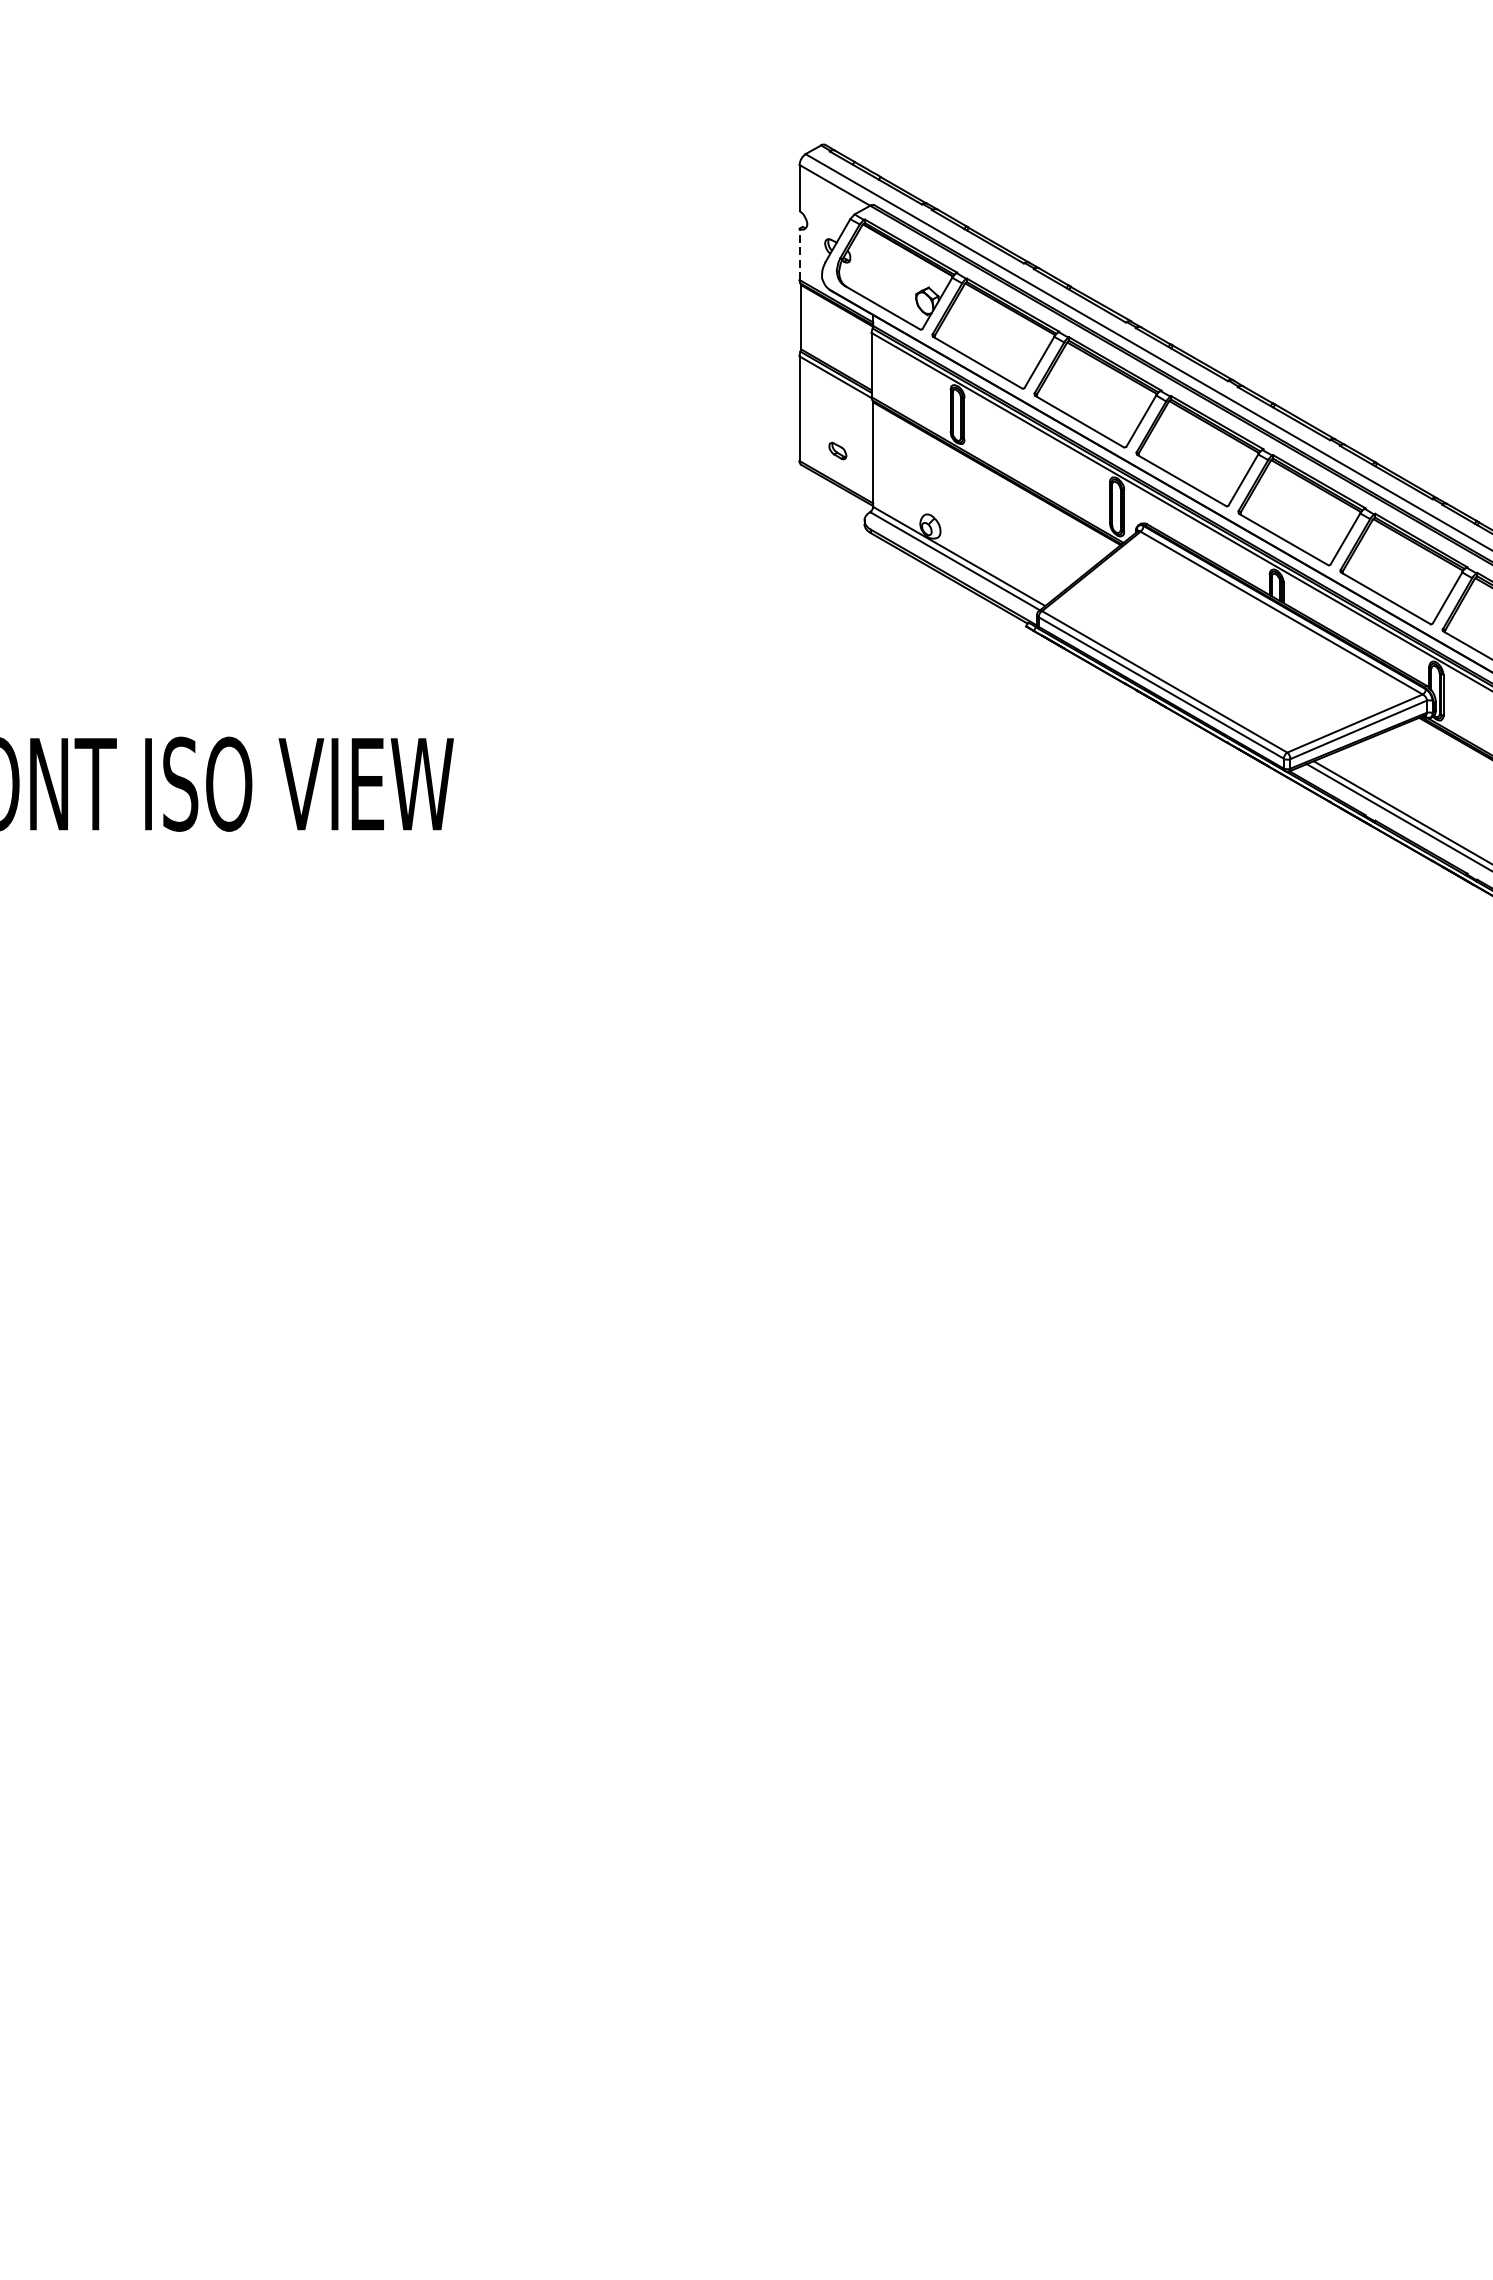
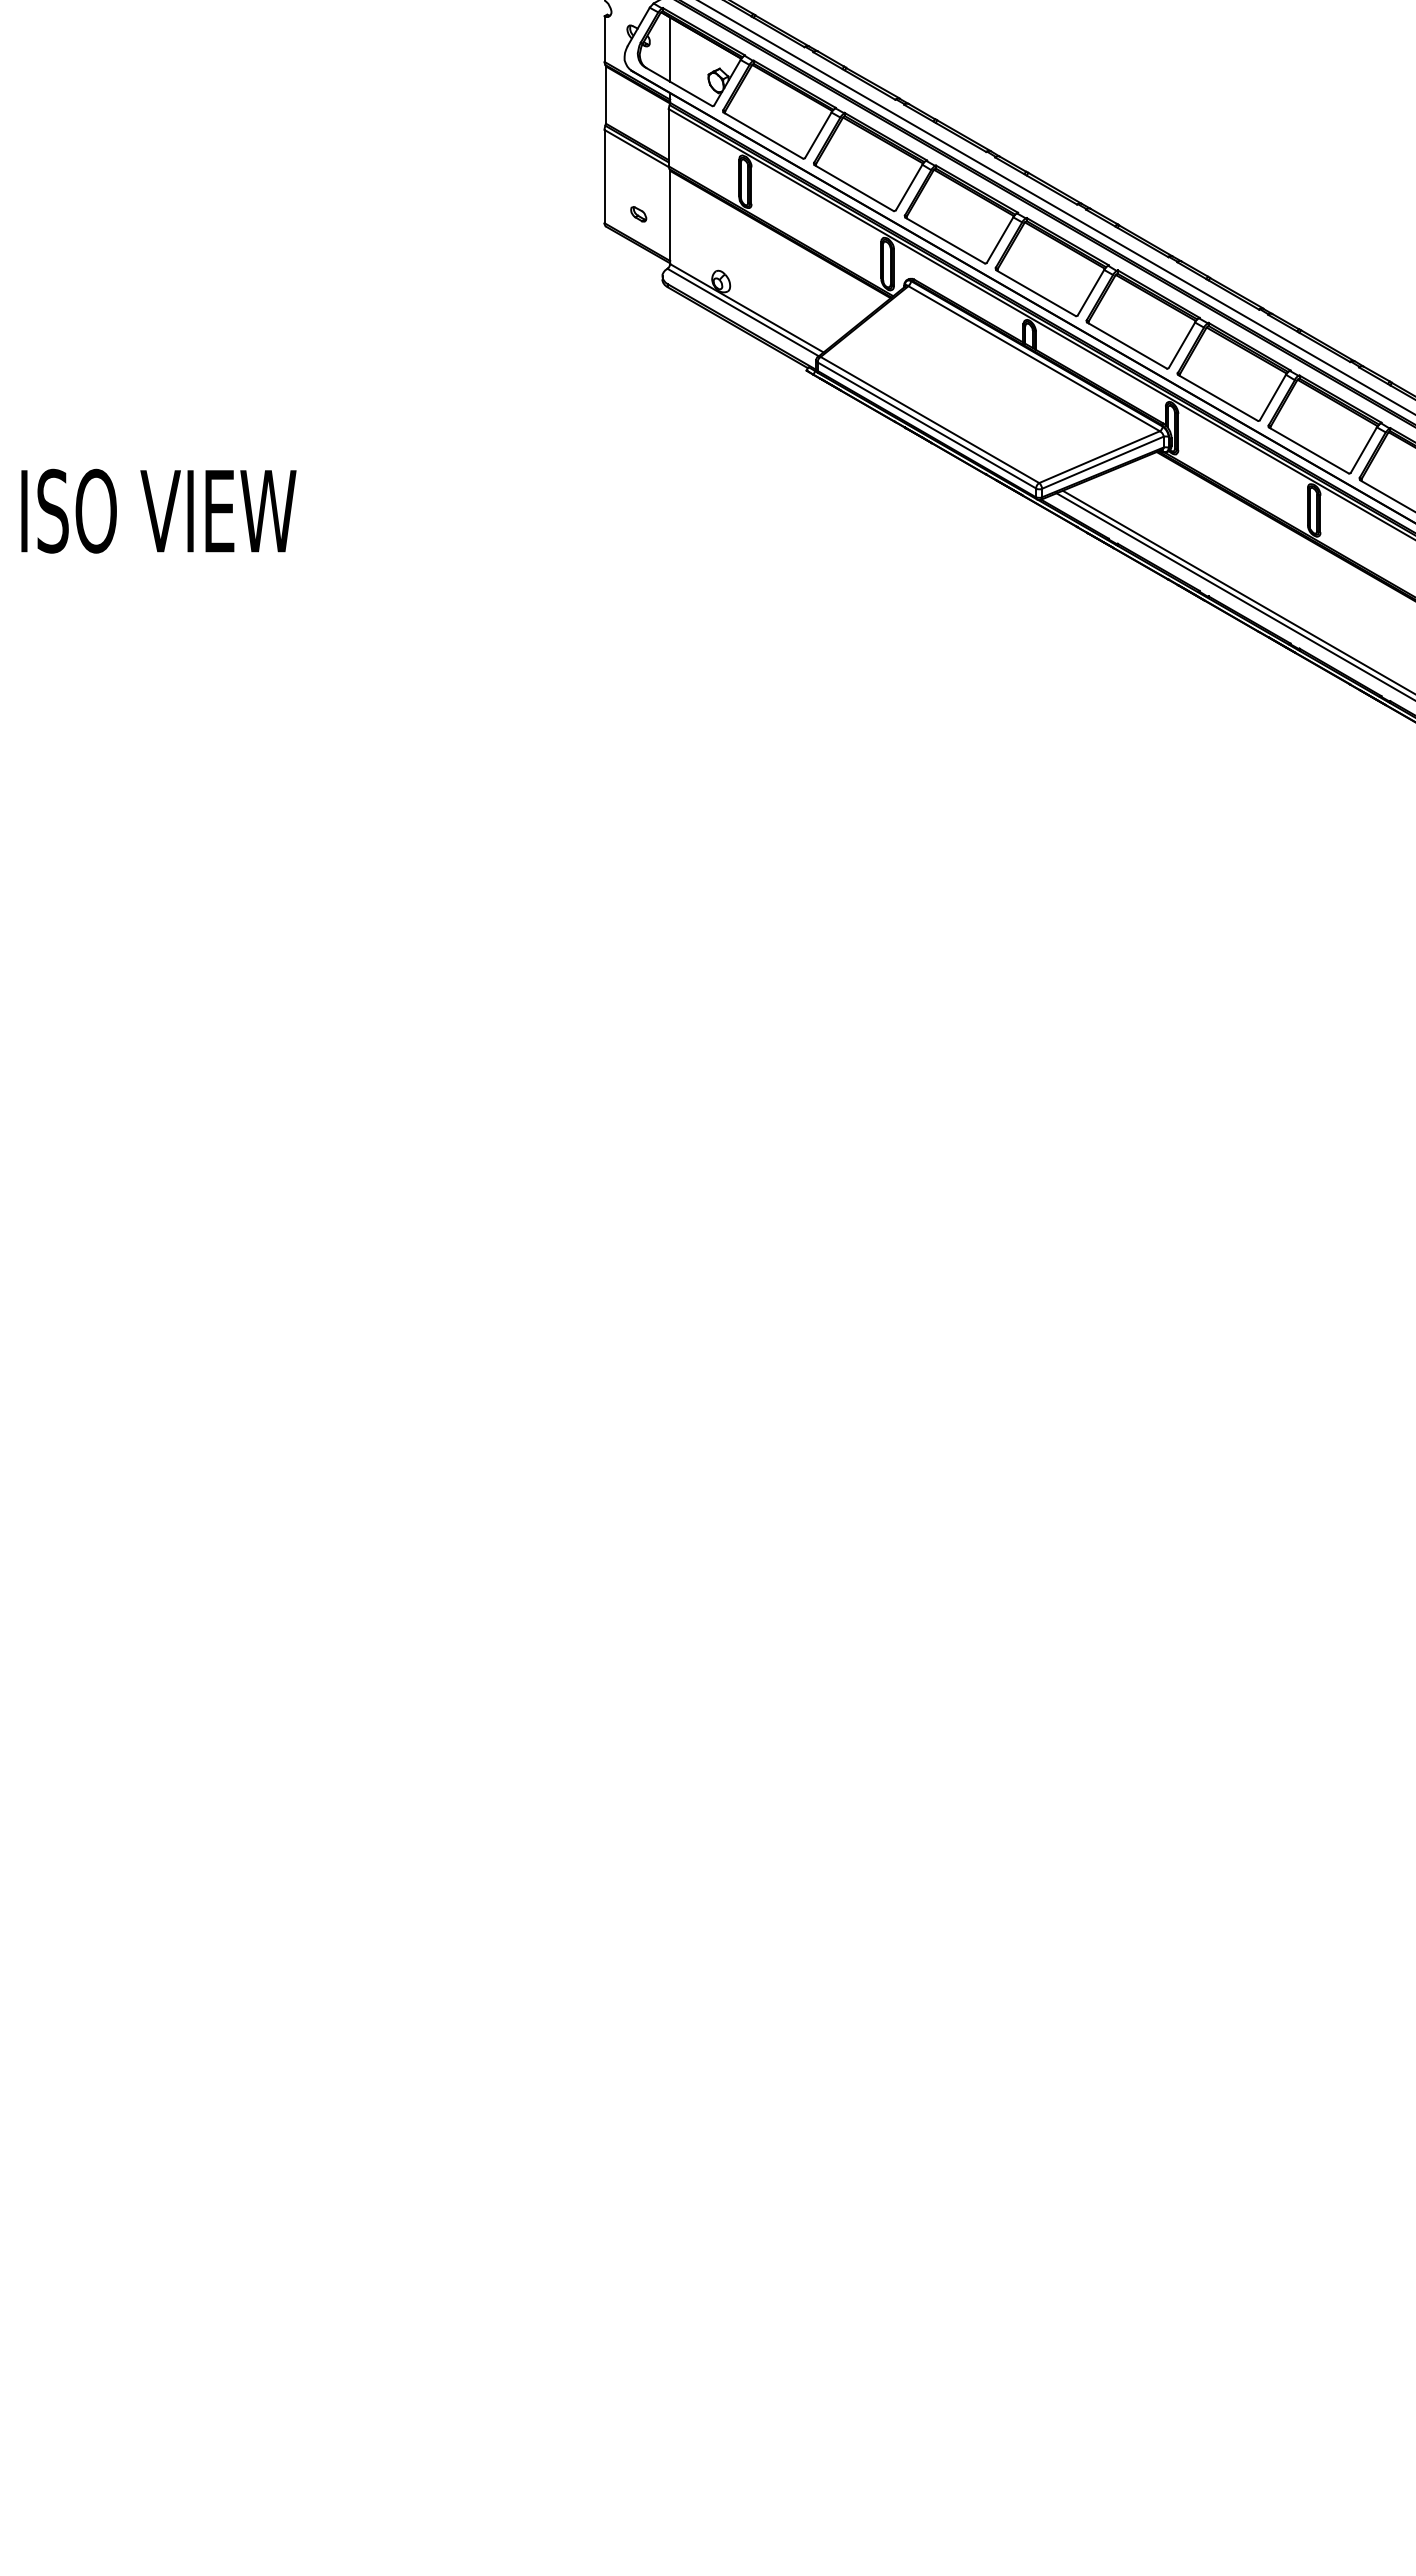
line: (799, 254) -> (604, 39), dashed -> solid
line: (873, 266) -> (670, 49), added

